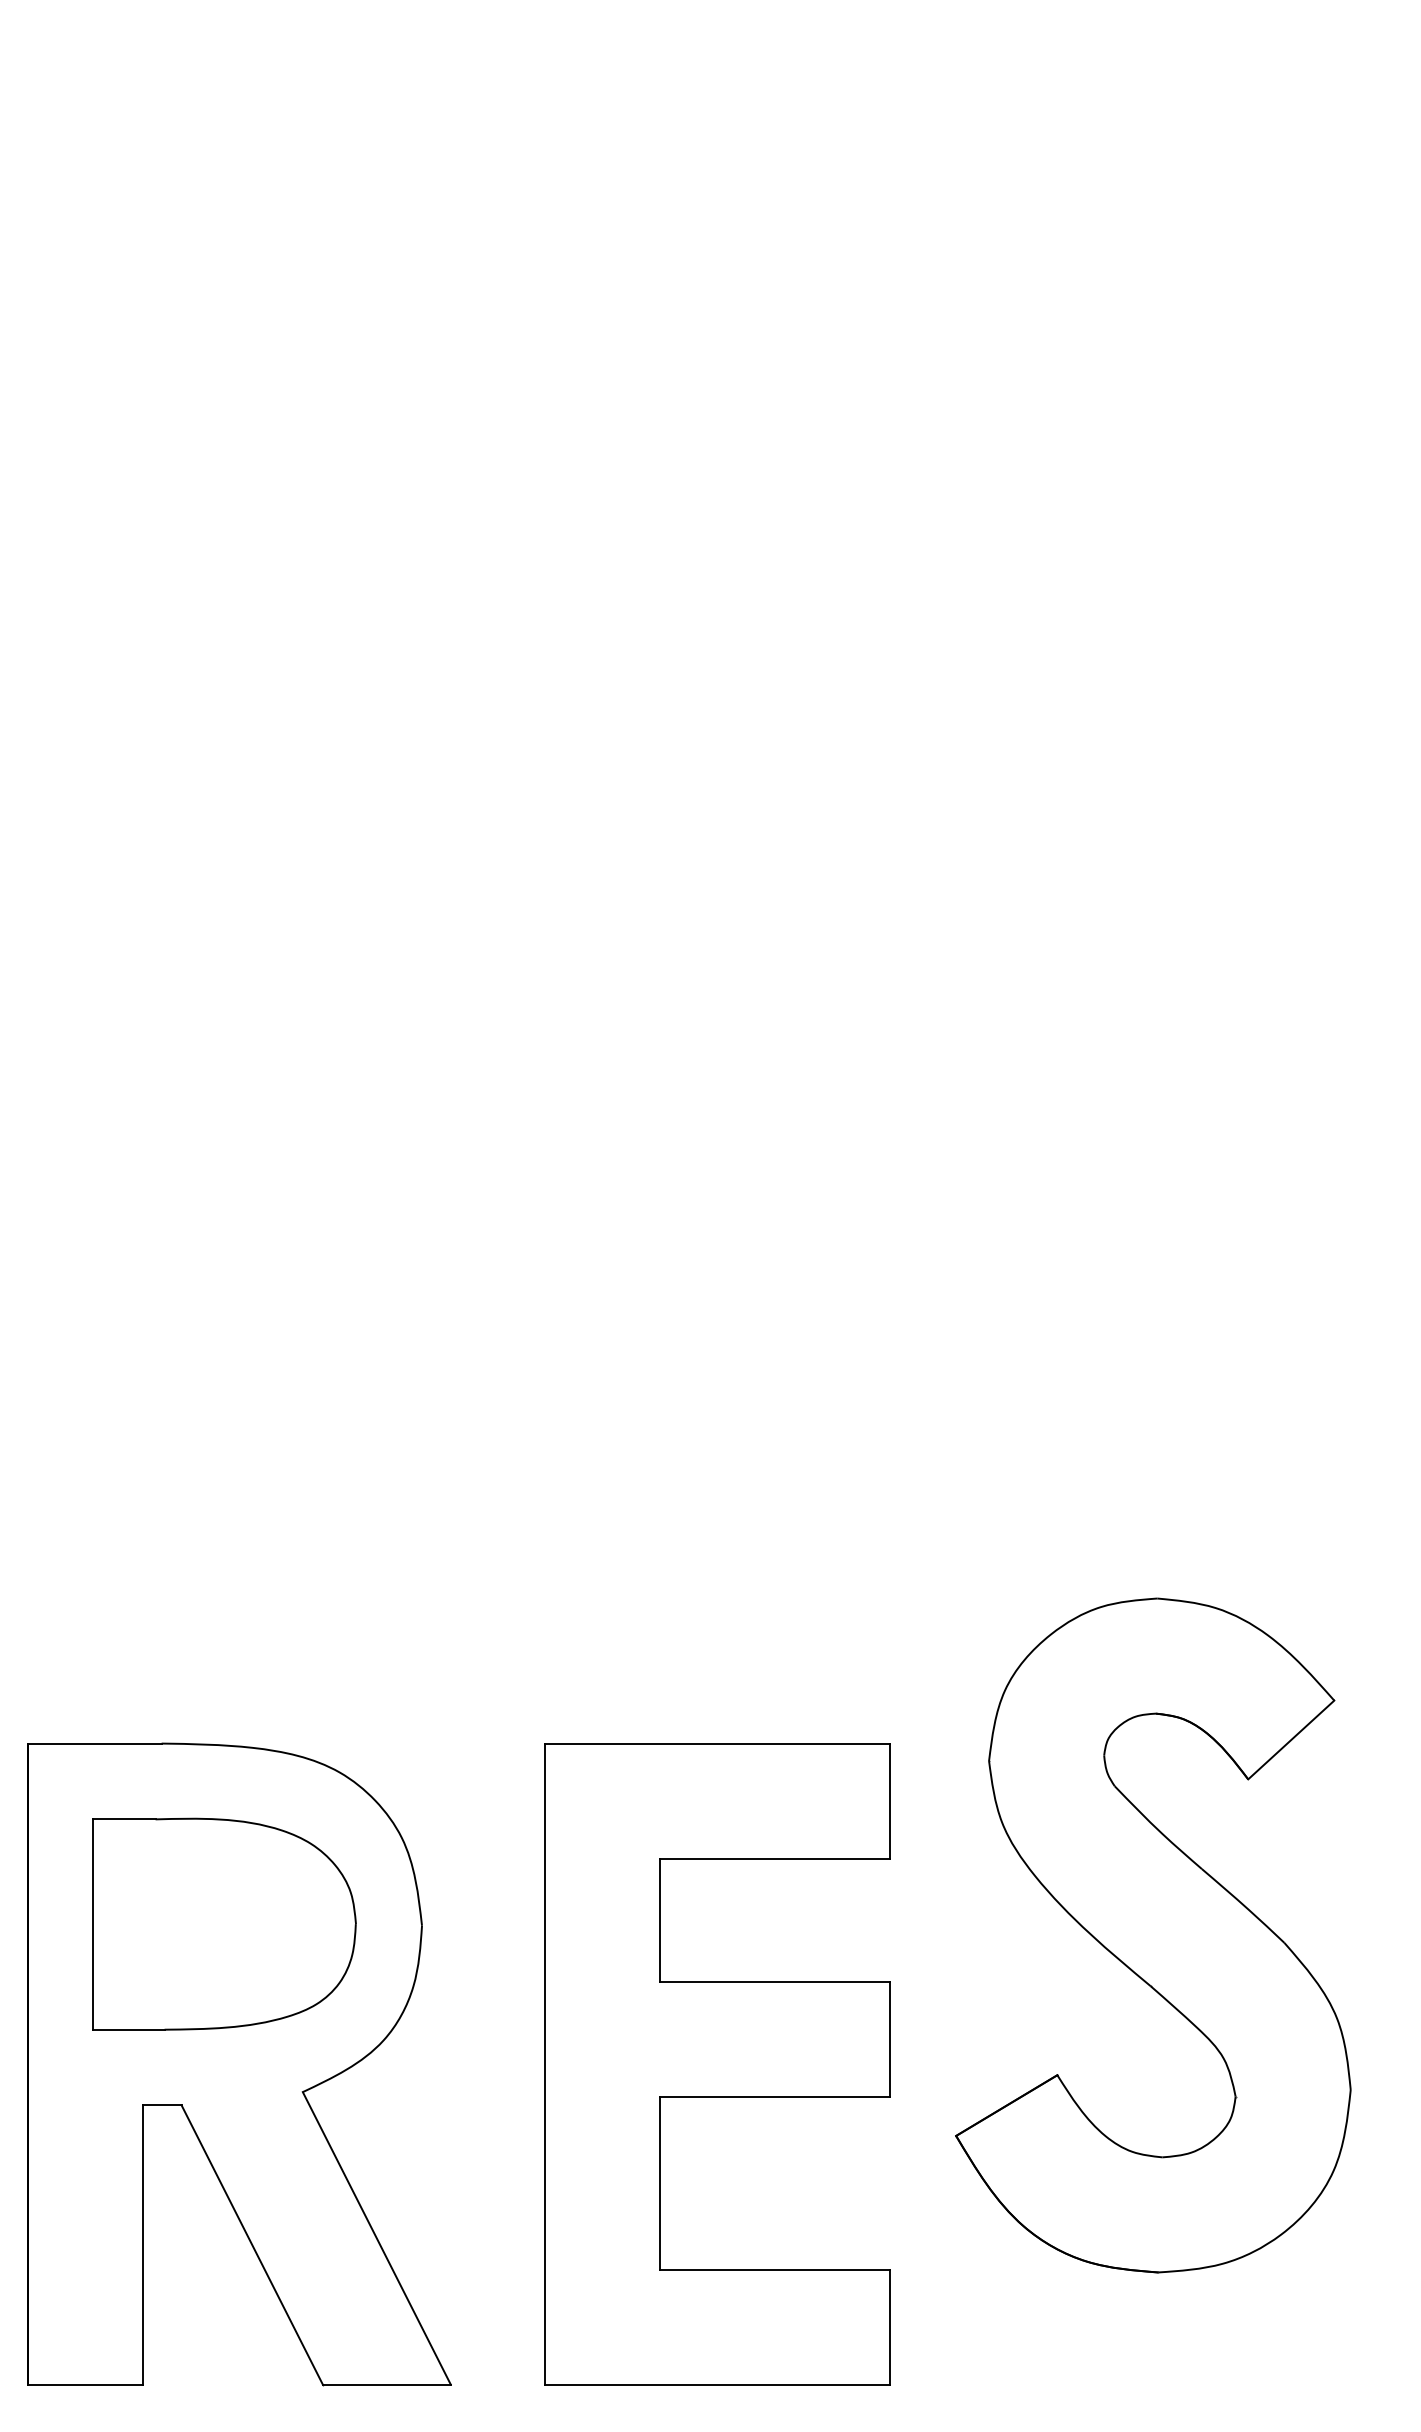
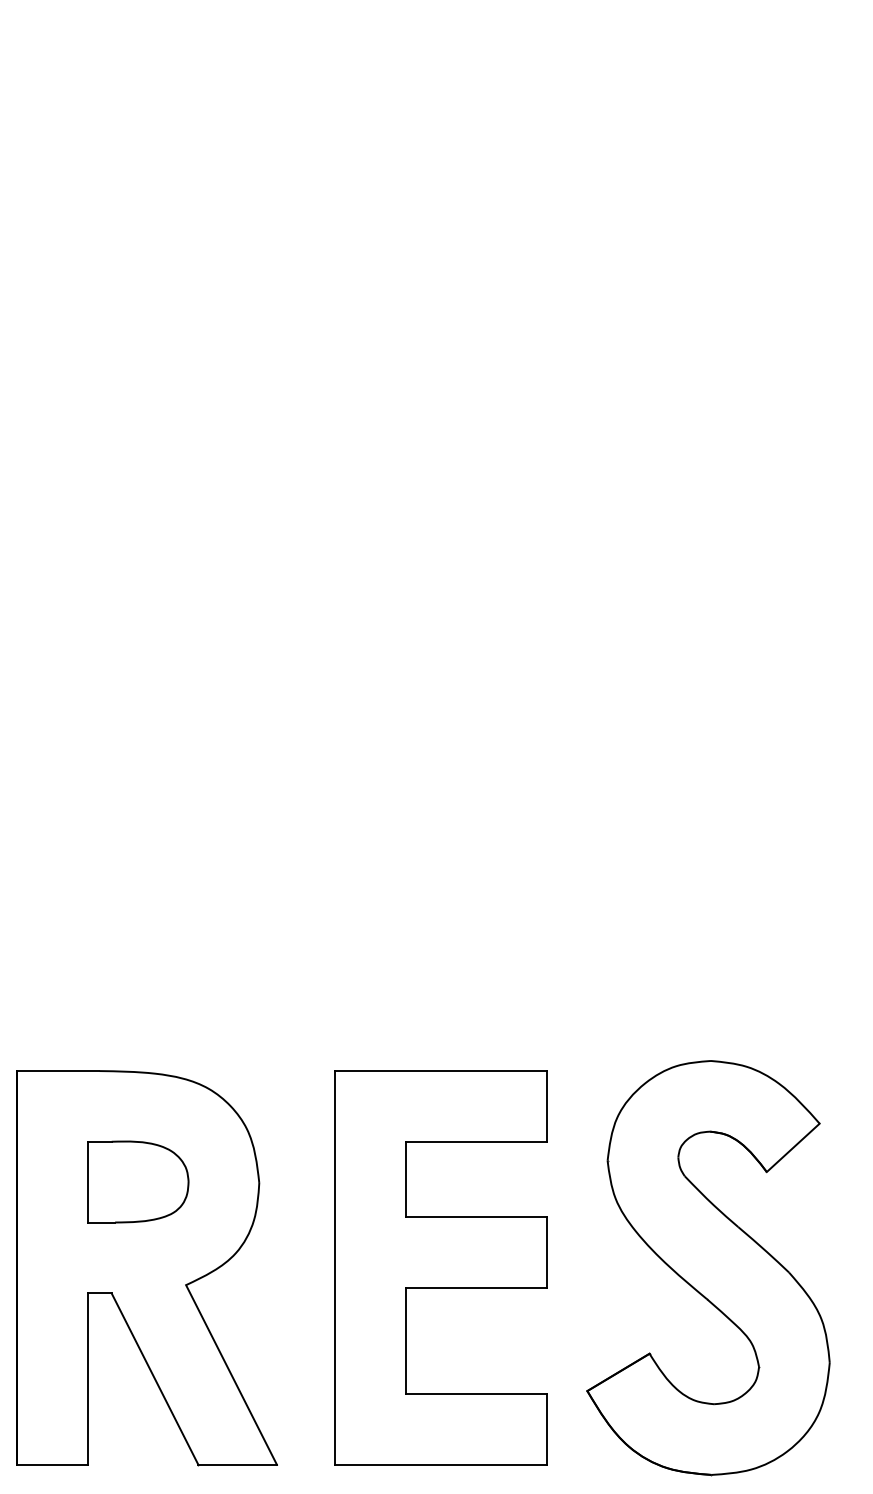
part: (225, 1923) -> (138, 1181), size x0.62
part: (1153, 1936) -> (708, 1268), moved

